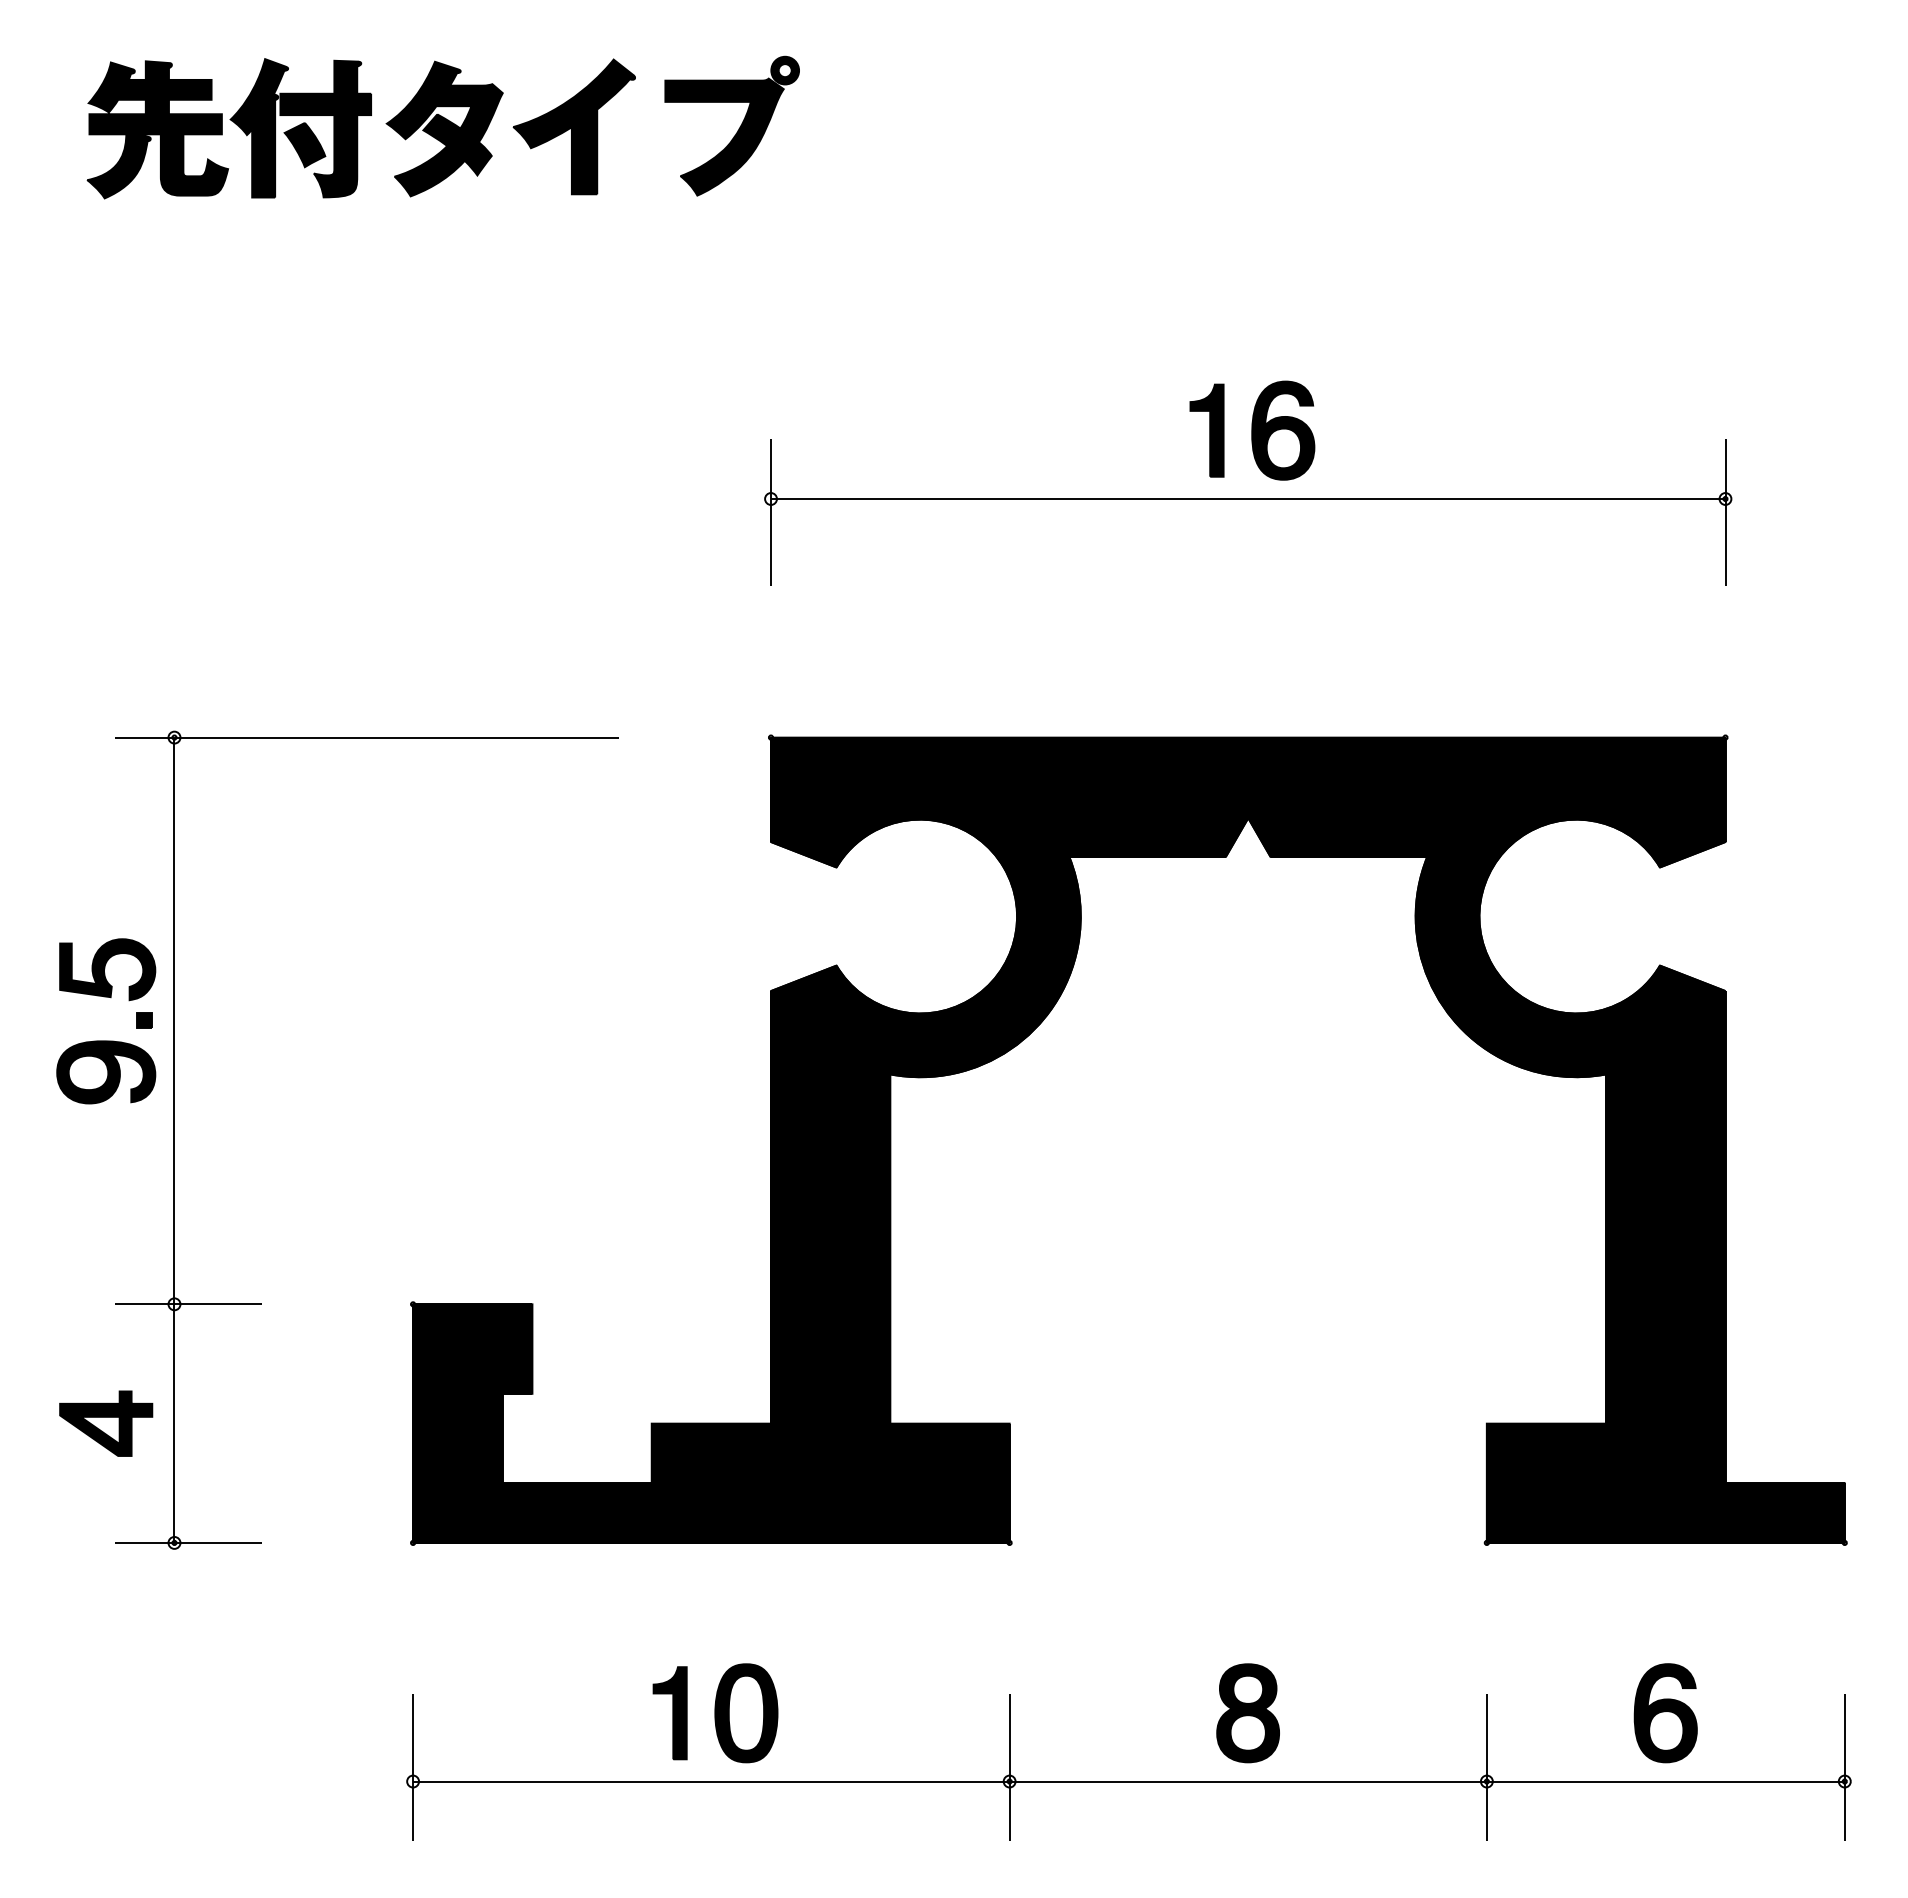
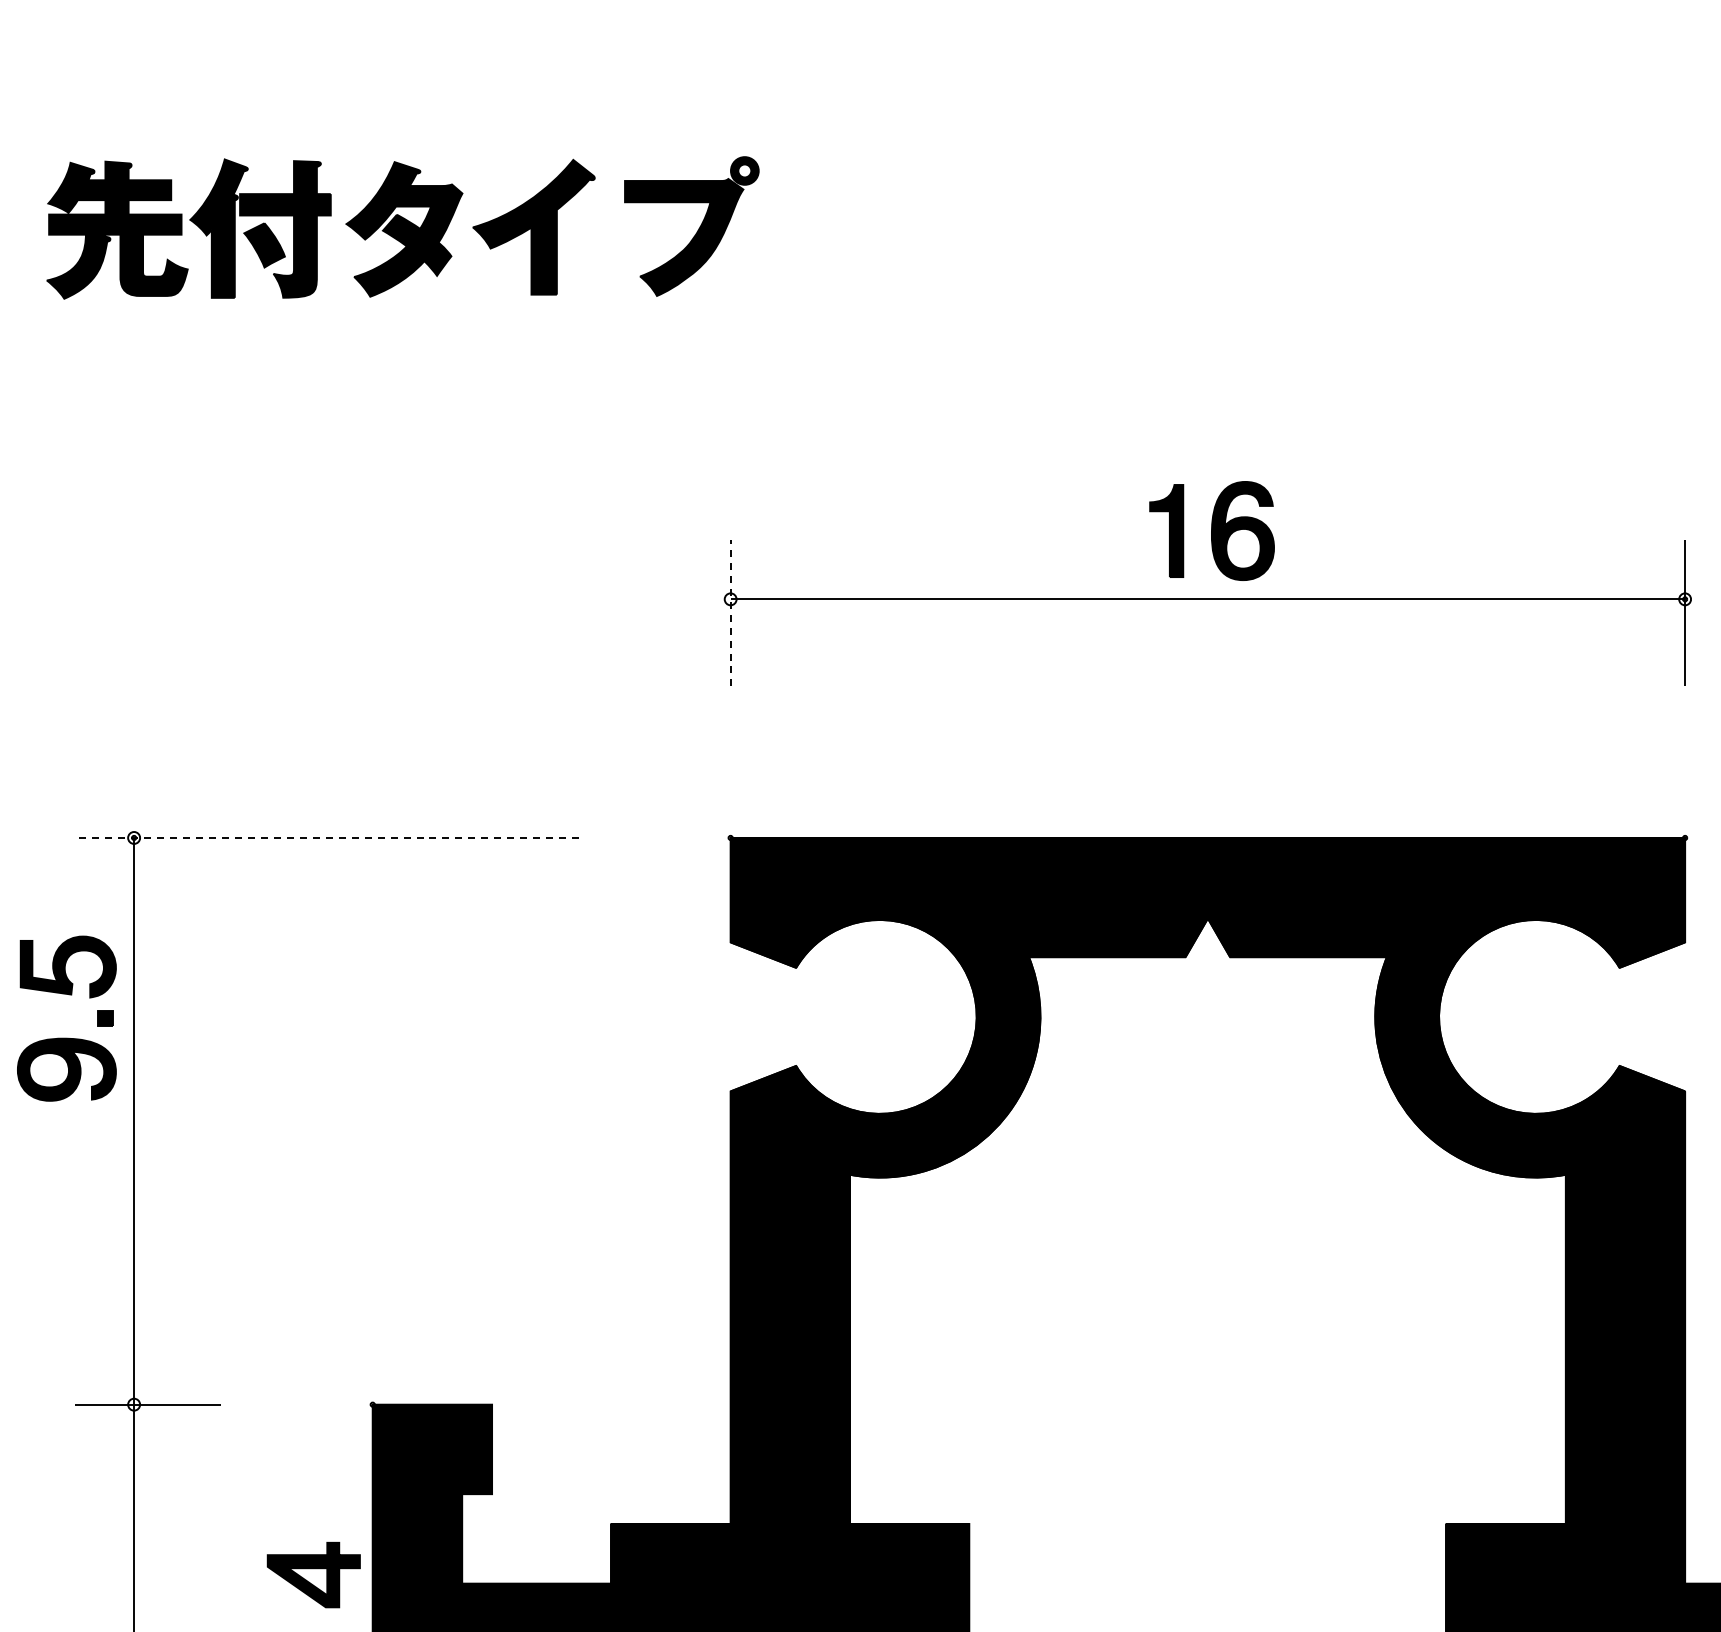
line: (770, 512) -> (730, 612), solid -> dashed
line: (366, 737) -> (326, 837), solid -> dashed
part: (106, 1040) -> (67, 1037), moved
part: (106, 1423) -> (314, 1574), moved

